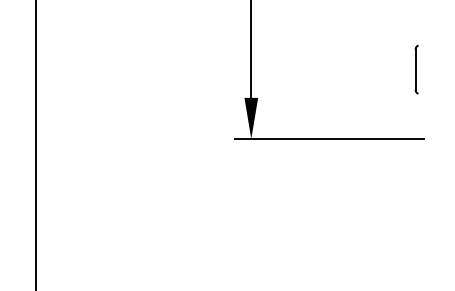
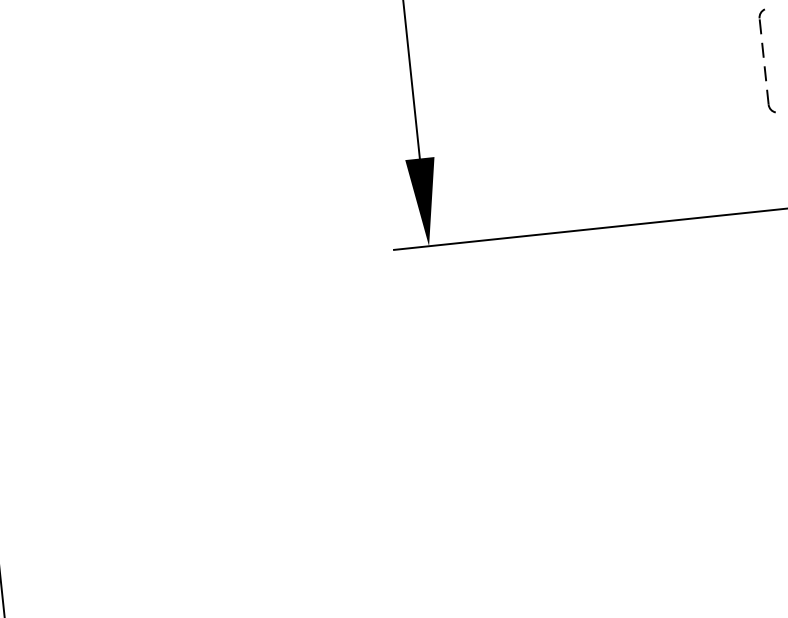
line: (415, 69) -> (763, 61), solid -> dashed

